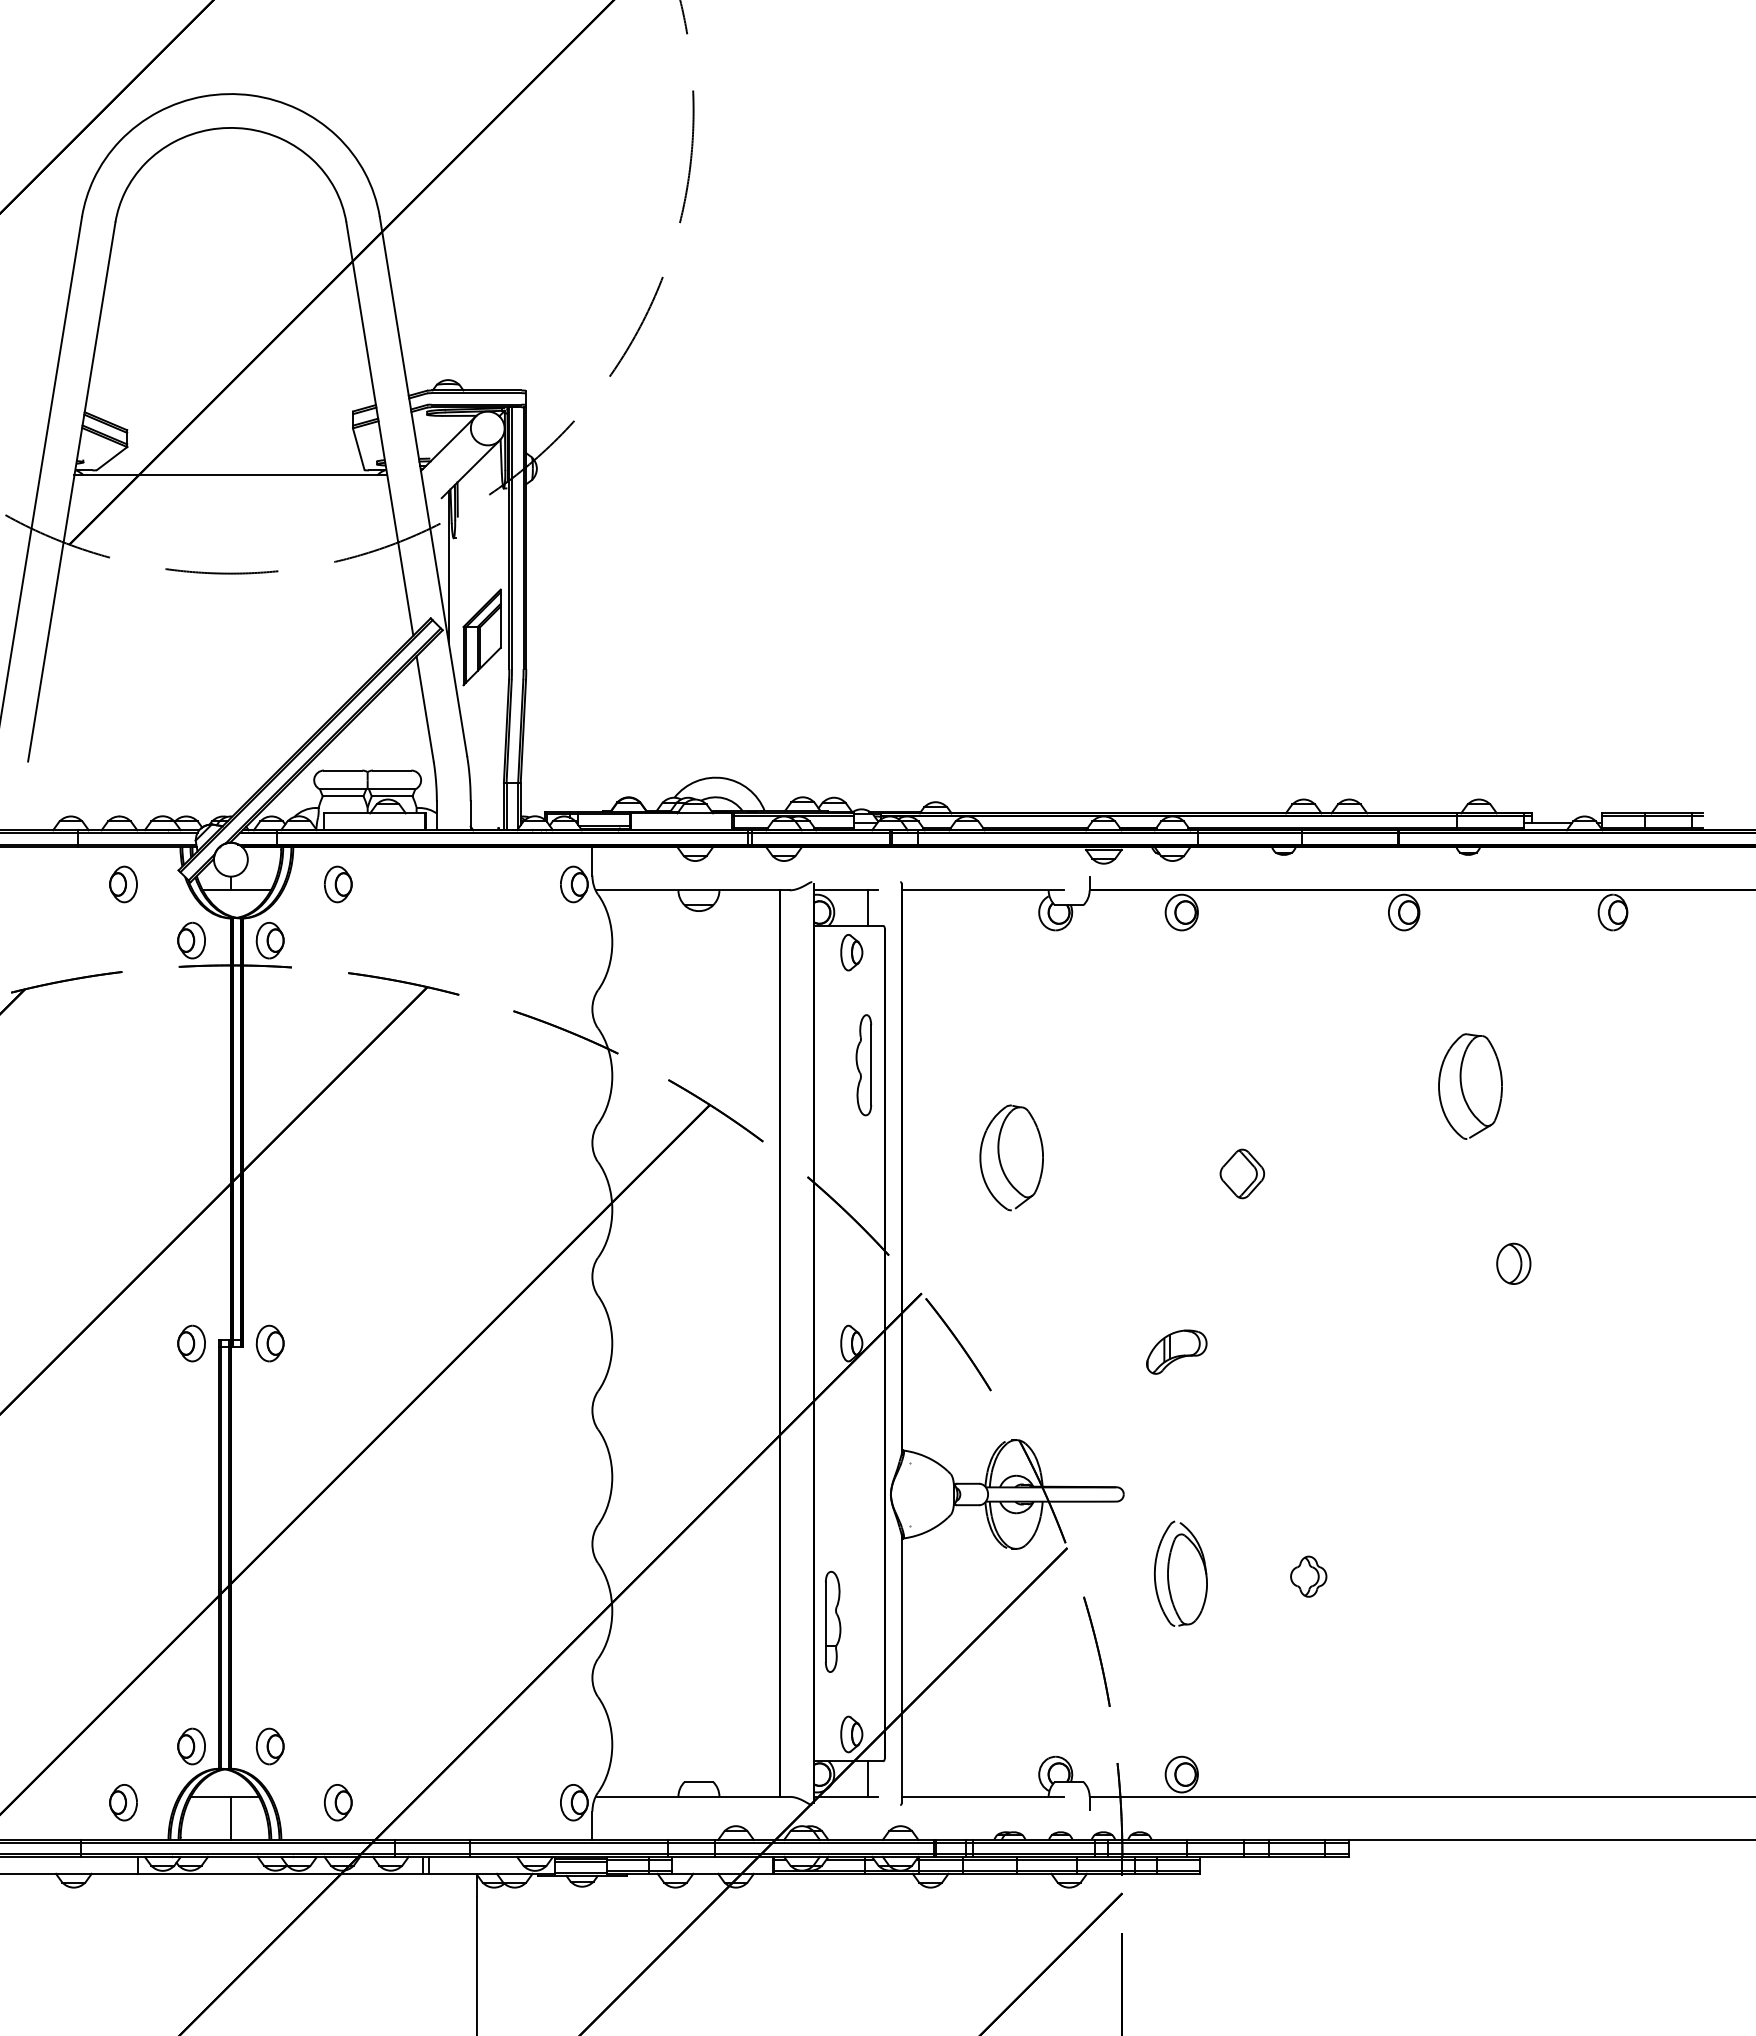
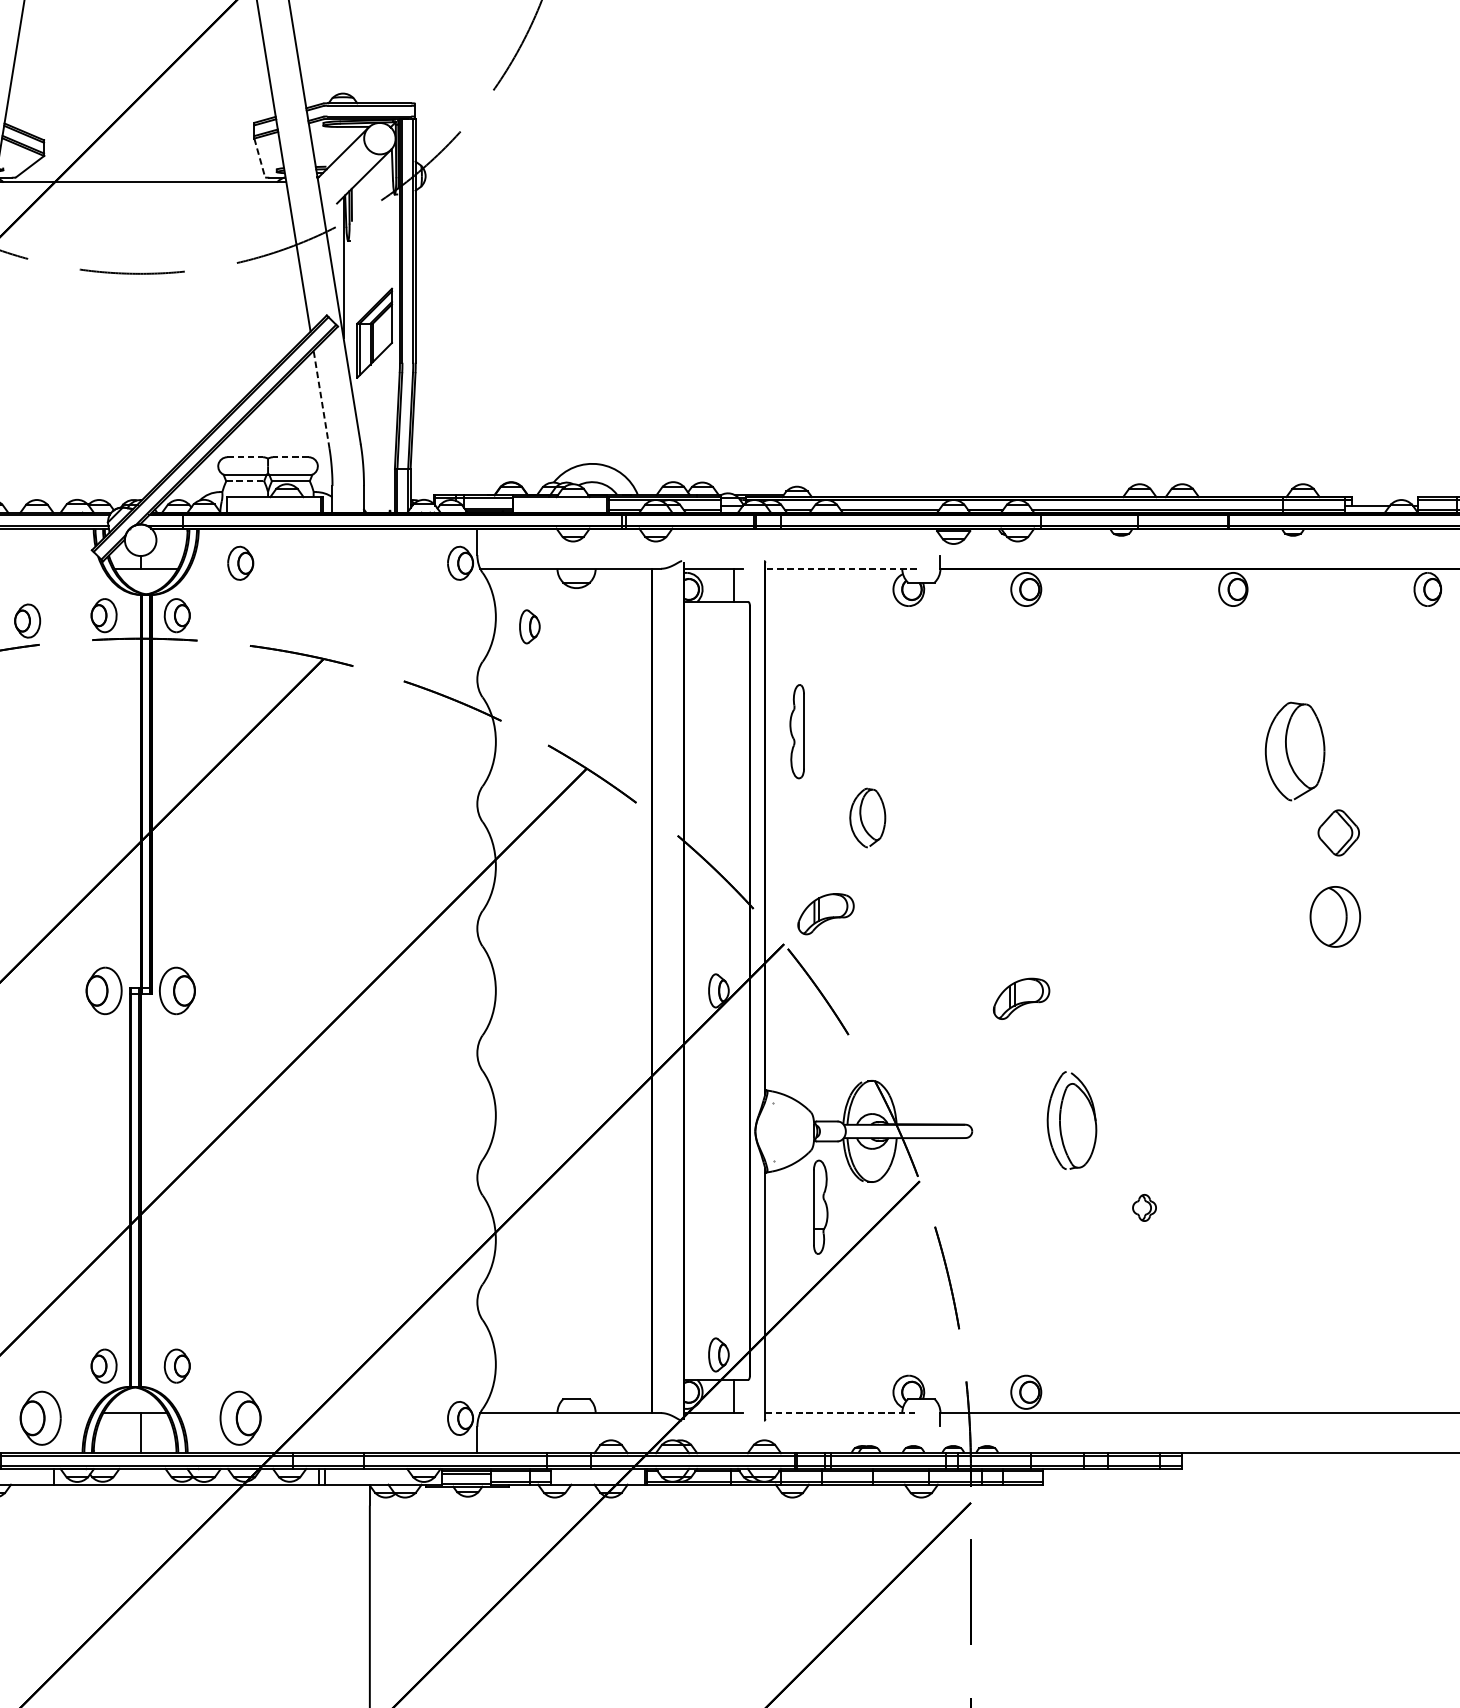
line: (358, 449) -> (259, 158), solid -> dashed
line: (425, 708) -> (321, 399), solid -> dashed
line: (343, 770) -> (245, 457), solid -> dashed
line: (391, 770) -> (290, 457), solid -> dashed
line: (343, 796) -> (245, 481), solid -> dashed
part: (123, 884) -> (27, 621), moved
line: (982, 890) -> (840, 568), solid -> dashed
part: (851, 952) -> (529, 626), moved
part: (863, 1065) -> (796, 731), moved
part: (1011, 1157) -> (867, 817), size x0.6
part: (1242, 1173) -> (1338, 832), moved
part: (966, 1260) -> (825, 913), added
part: (1513, 1263) -> (1335, 916), size x1.6
part: (191, 1343) -> (103, 990), size x1.4
part: (269, 1343) -> (176, 990), size x1.4
part: (1180, 1573) -> (1071, 1120), moved
part: (1308, 1576) -> (1144, 1207), size x0.7
part: (833, 1621) -> (821, 1206), moved
line: (983, 1796) -> (841, 1412), solid -> dashed
part: (123, 1802) -> (40, 1418), size x1.6
part: (338, 1802) -> (240, 1418), size x1.6

